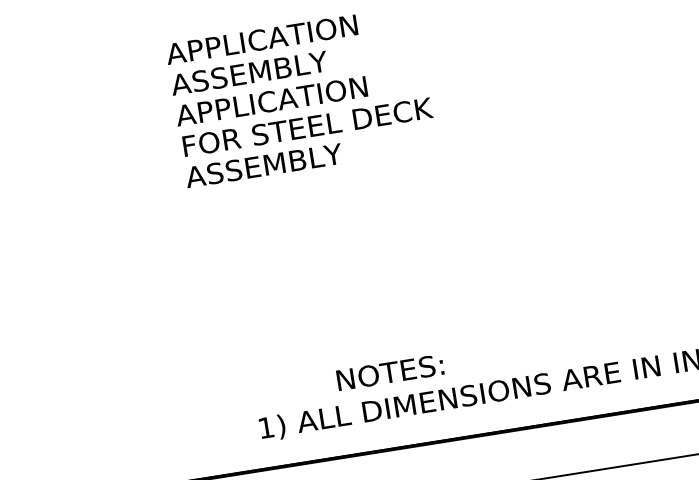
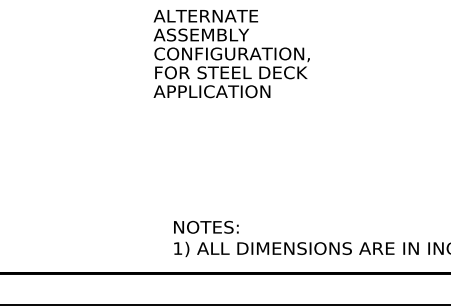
text: (273, 36) -> (219, 15), APPLICATION -> ALTERNATE
text: (303, 97) -> (231, 54), APPLICATION -> CONFIGURATION,
text: (291, 160) -> (218, 91), ASSEMBLY -> APPLICATION
text: (390, 371) -> (206, 226), moved

